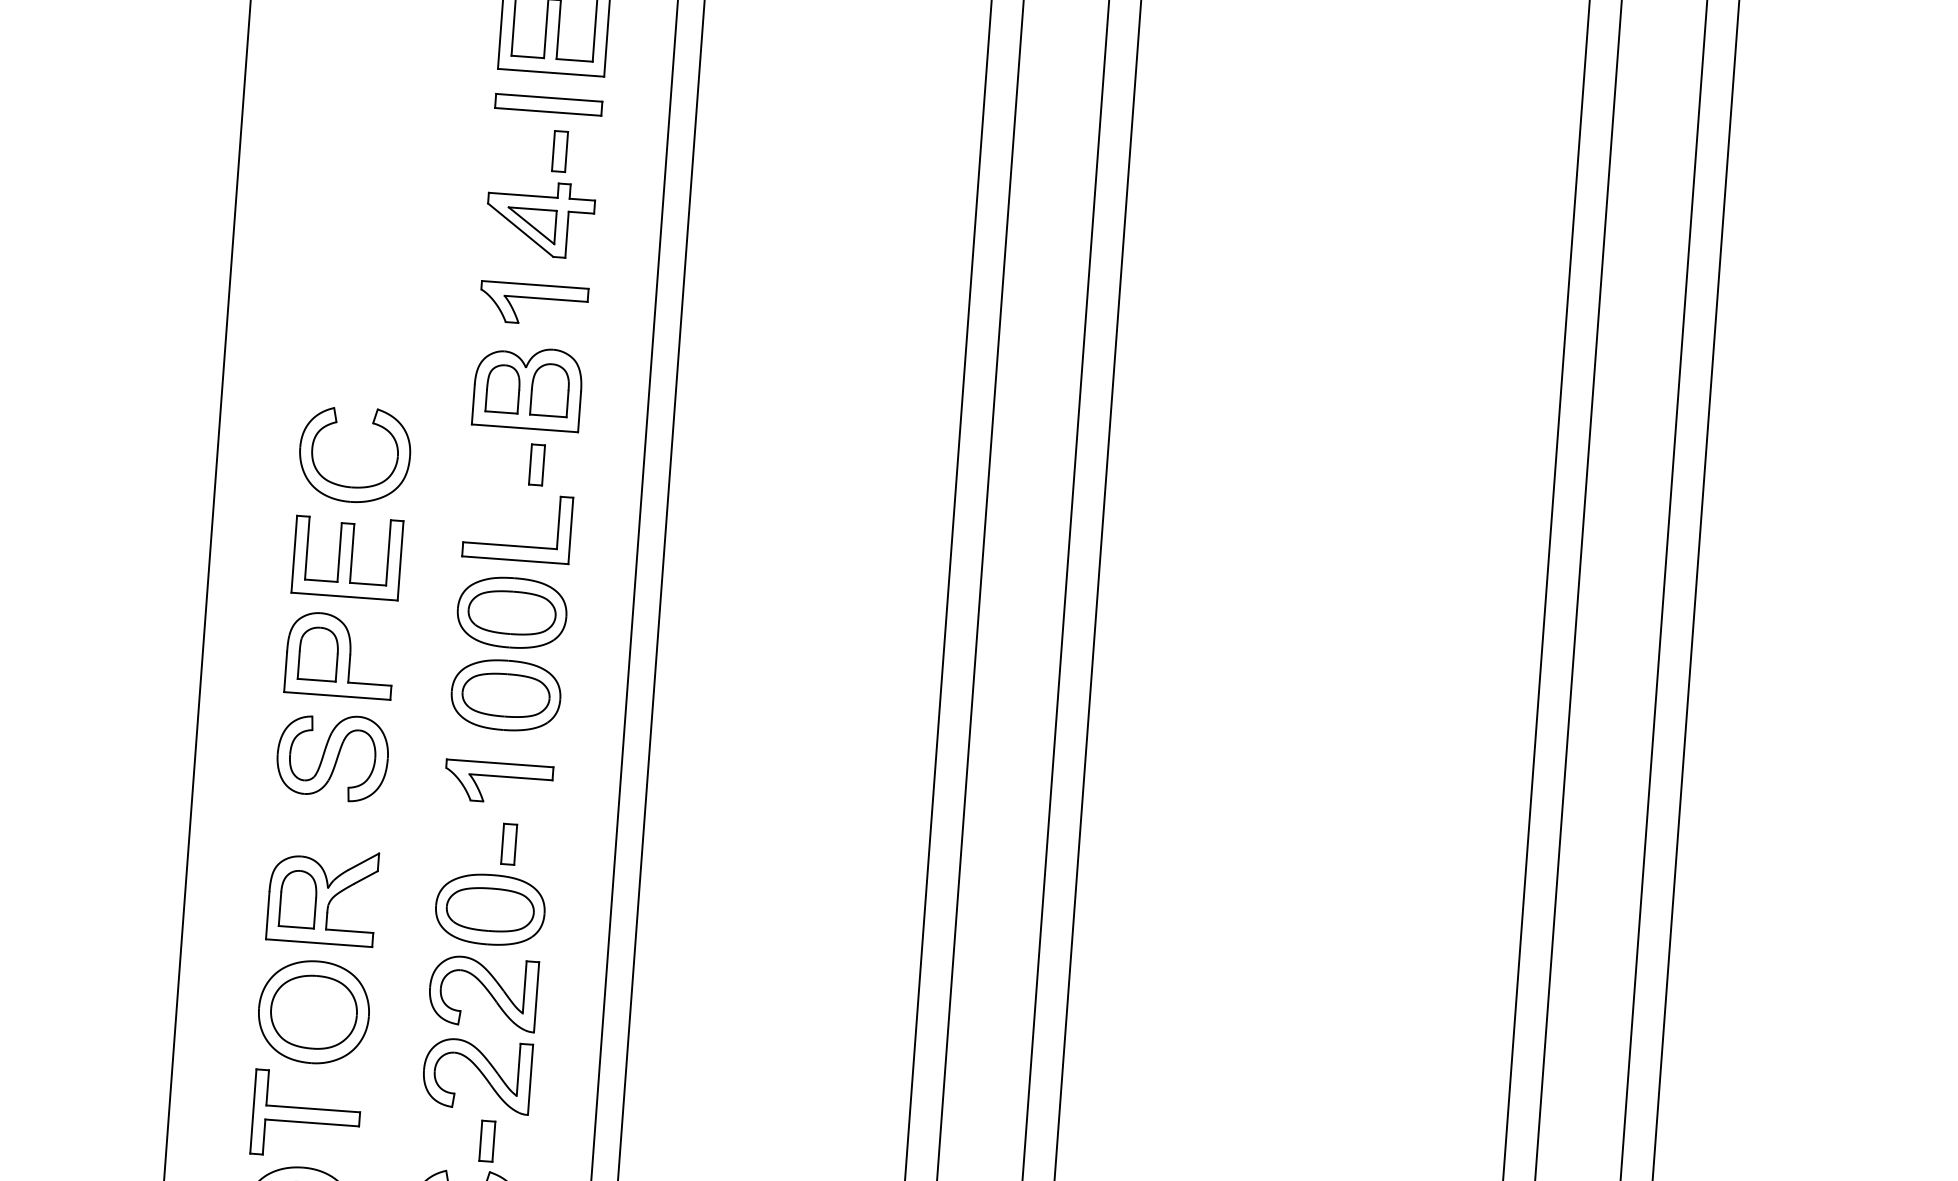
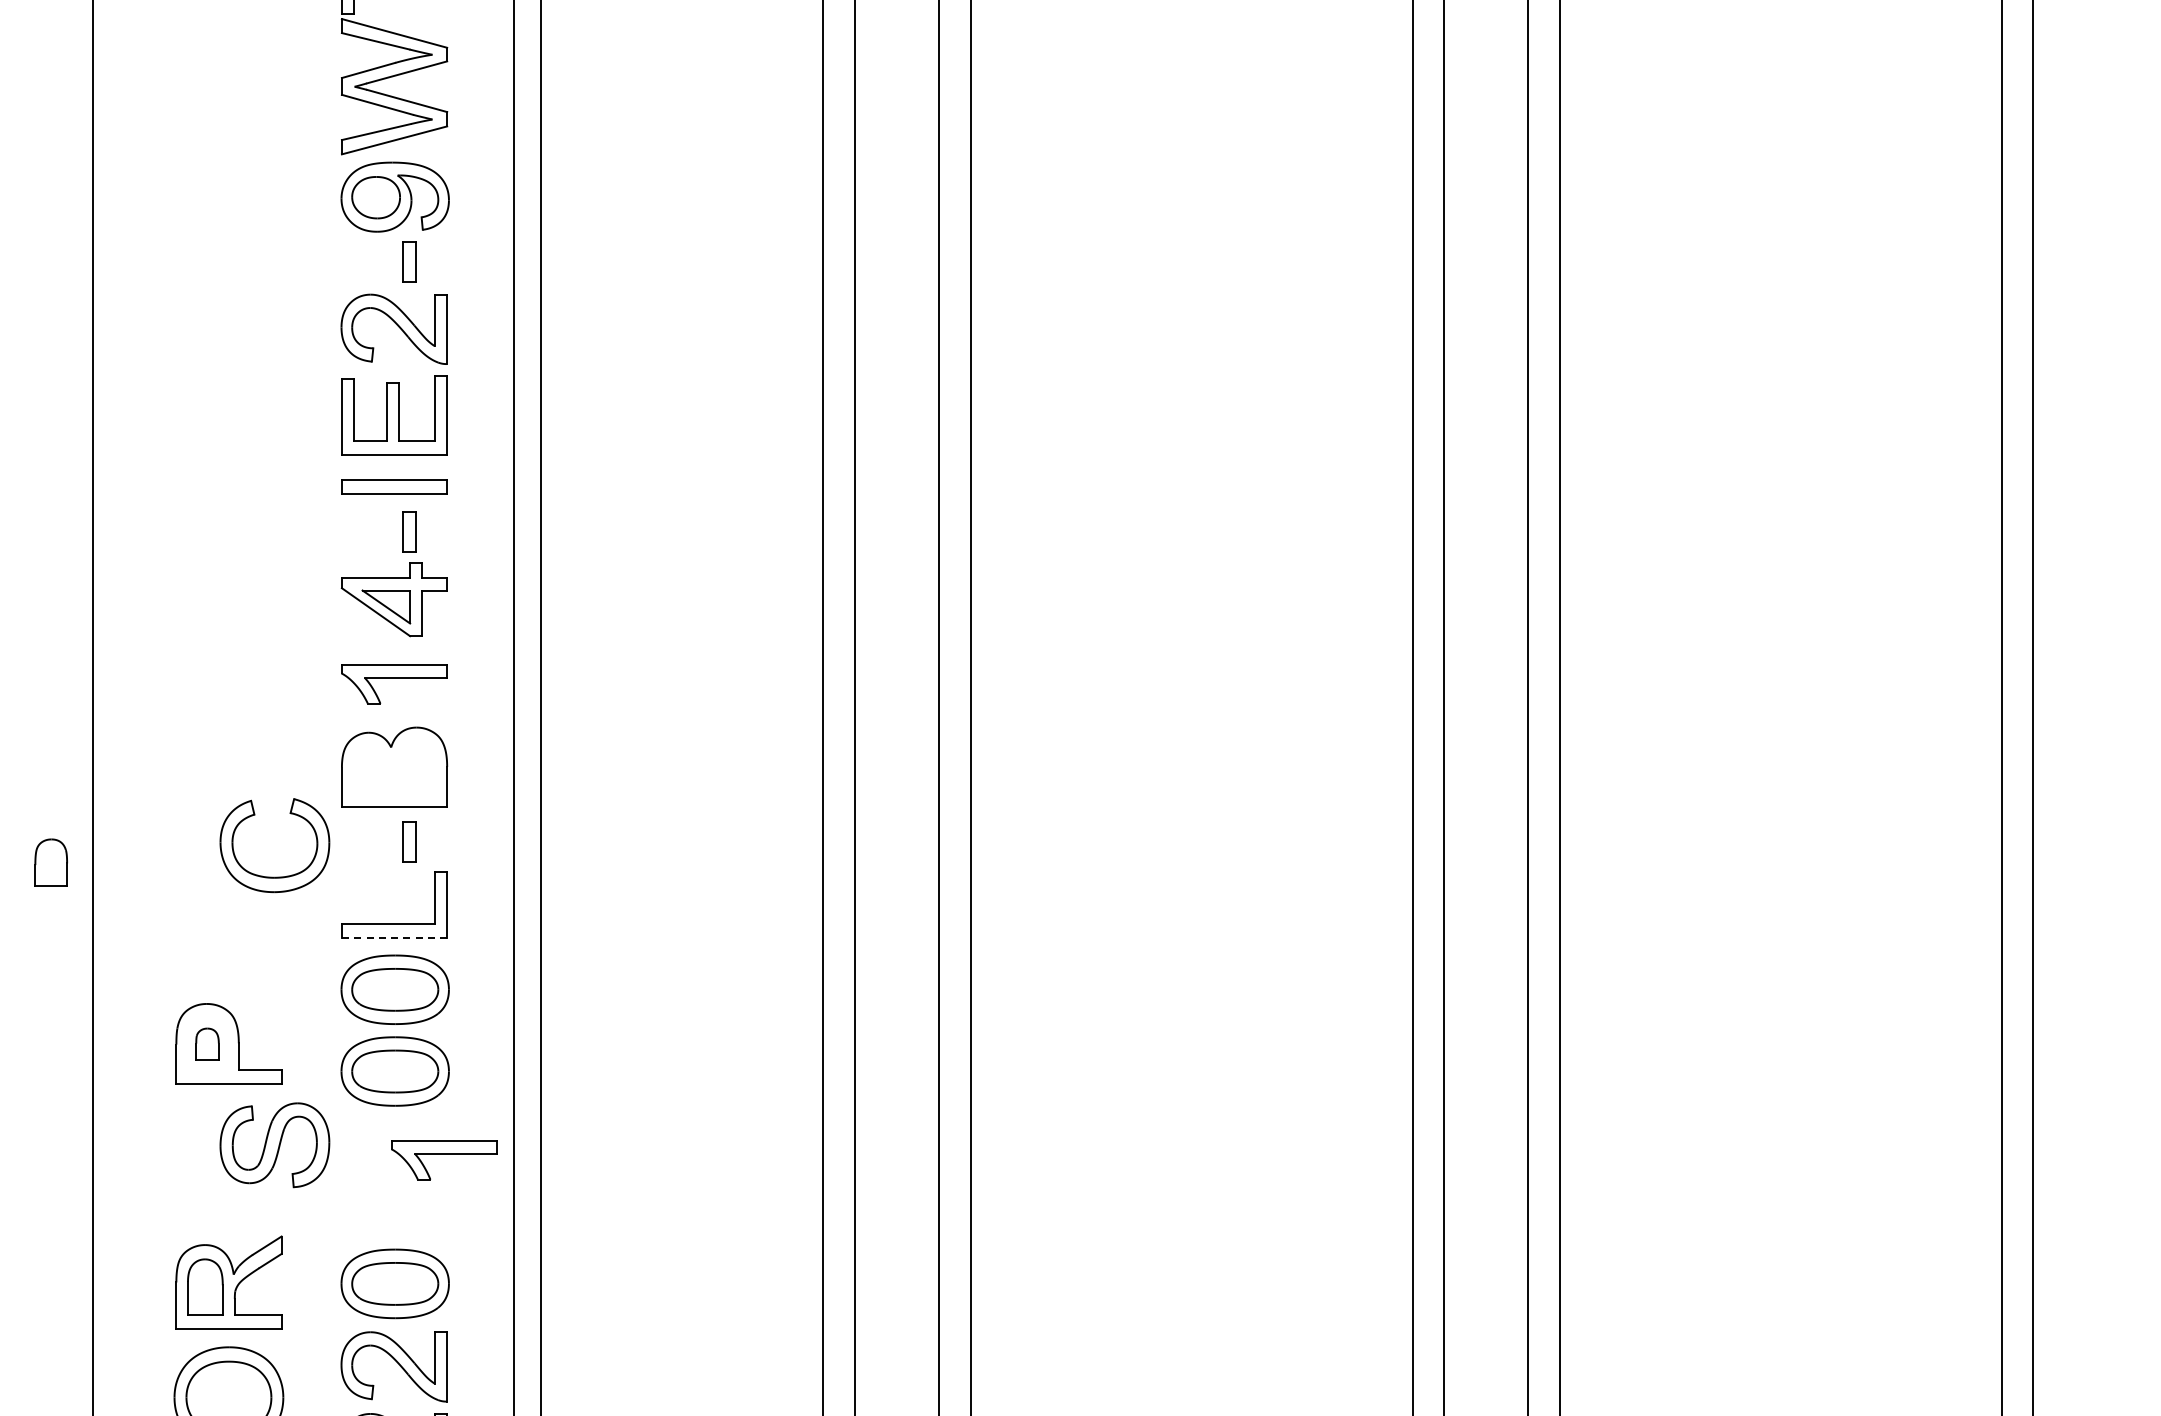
part: (502, 388) -> (50, 862), moved
part: (550, 390) -> (416, 767), removed
part: (352, 486) -> (274, 876), moved
part: (347, 556) -> (228, 946), removed
line: (515, 560) -> (394, 937), solid -> dashed
part: (318, 653) -> (207, 1043), size x0.6
part: (332, 757) -> (274, 1145), moved
part: (498, 783) -> (444, 1160), moved
part: (509, 843) -> (409, 1217), removed

